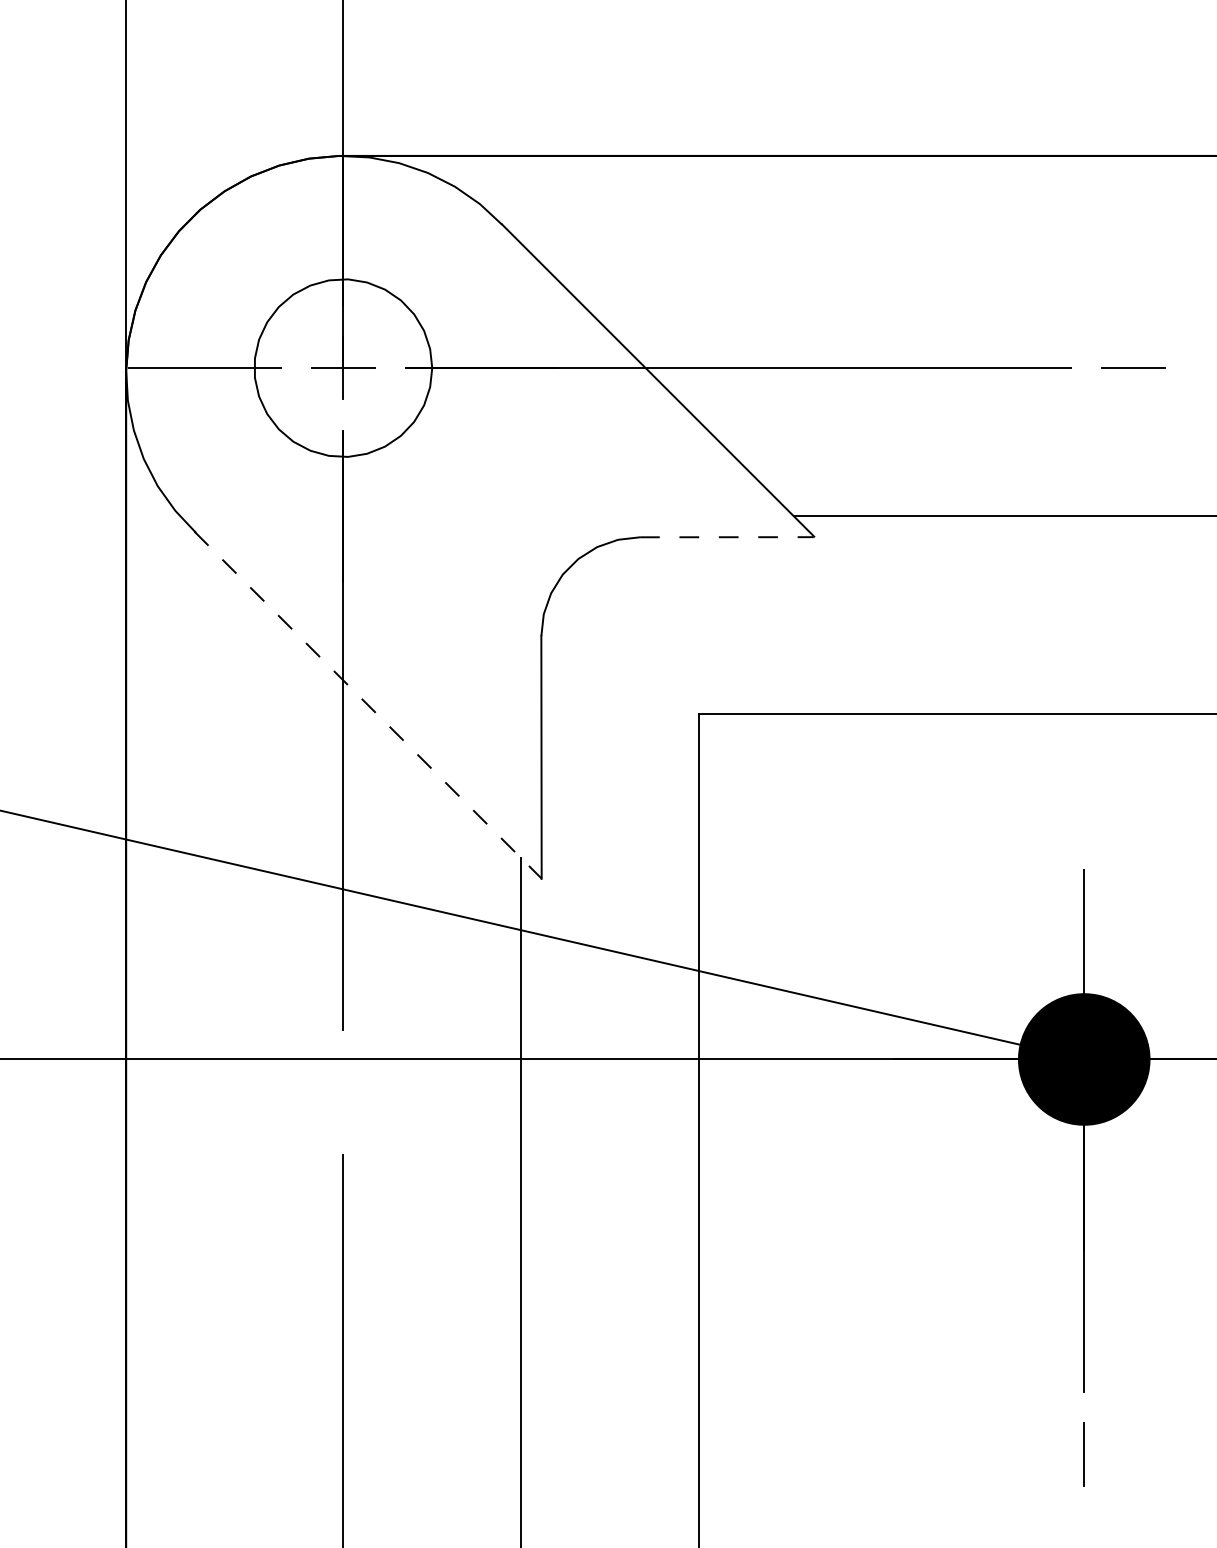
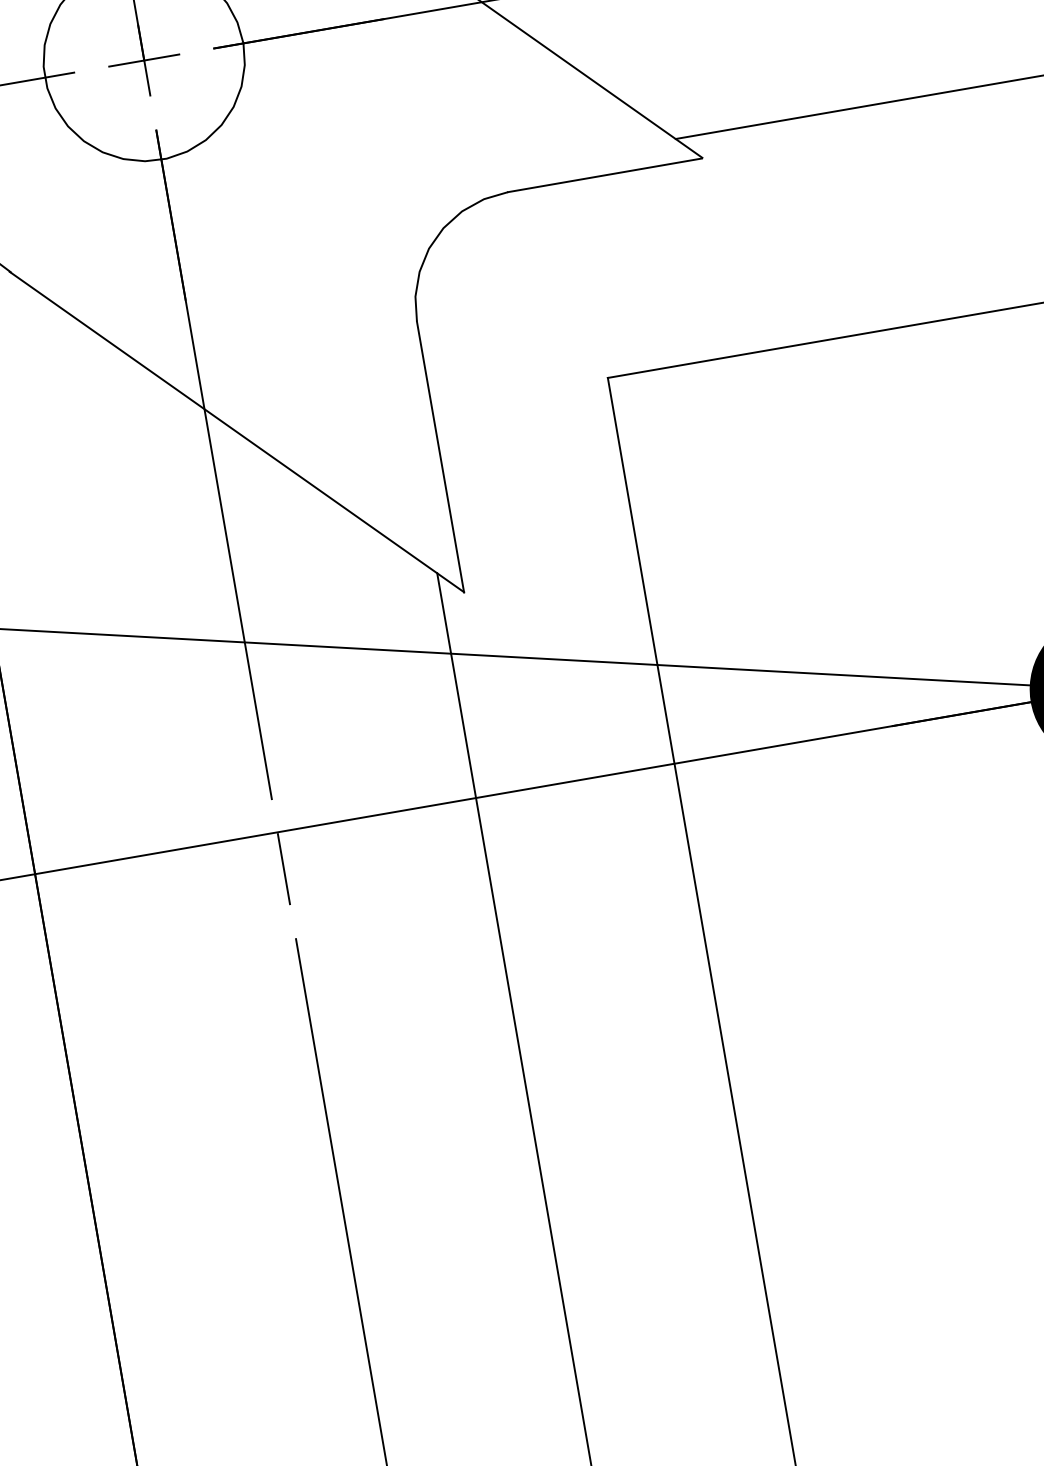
line: (726, 537) -> (604, 175), dashed -> solid
line: (368, 705) -> (237, 432), dashed -> solid
line: (343, 1092) -> (284, 869), added

